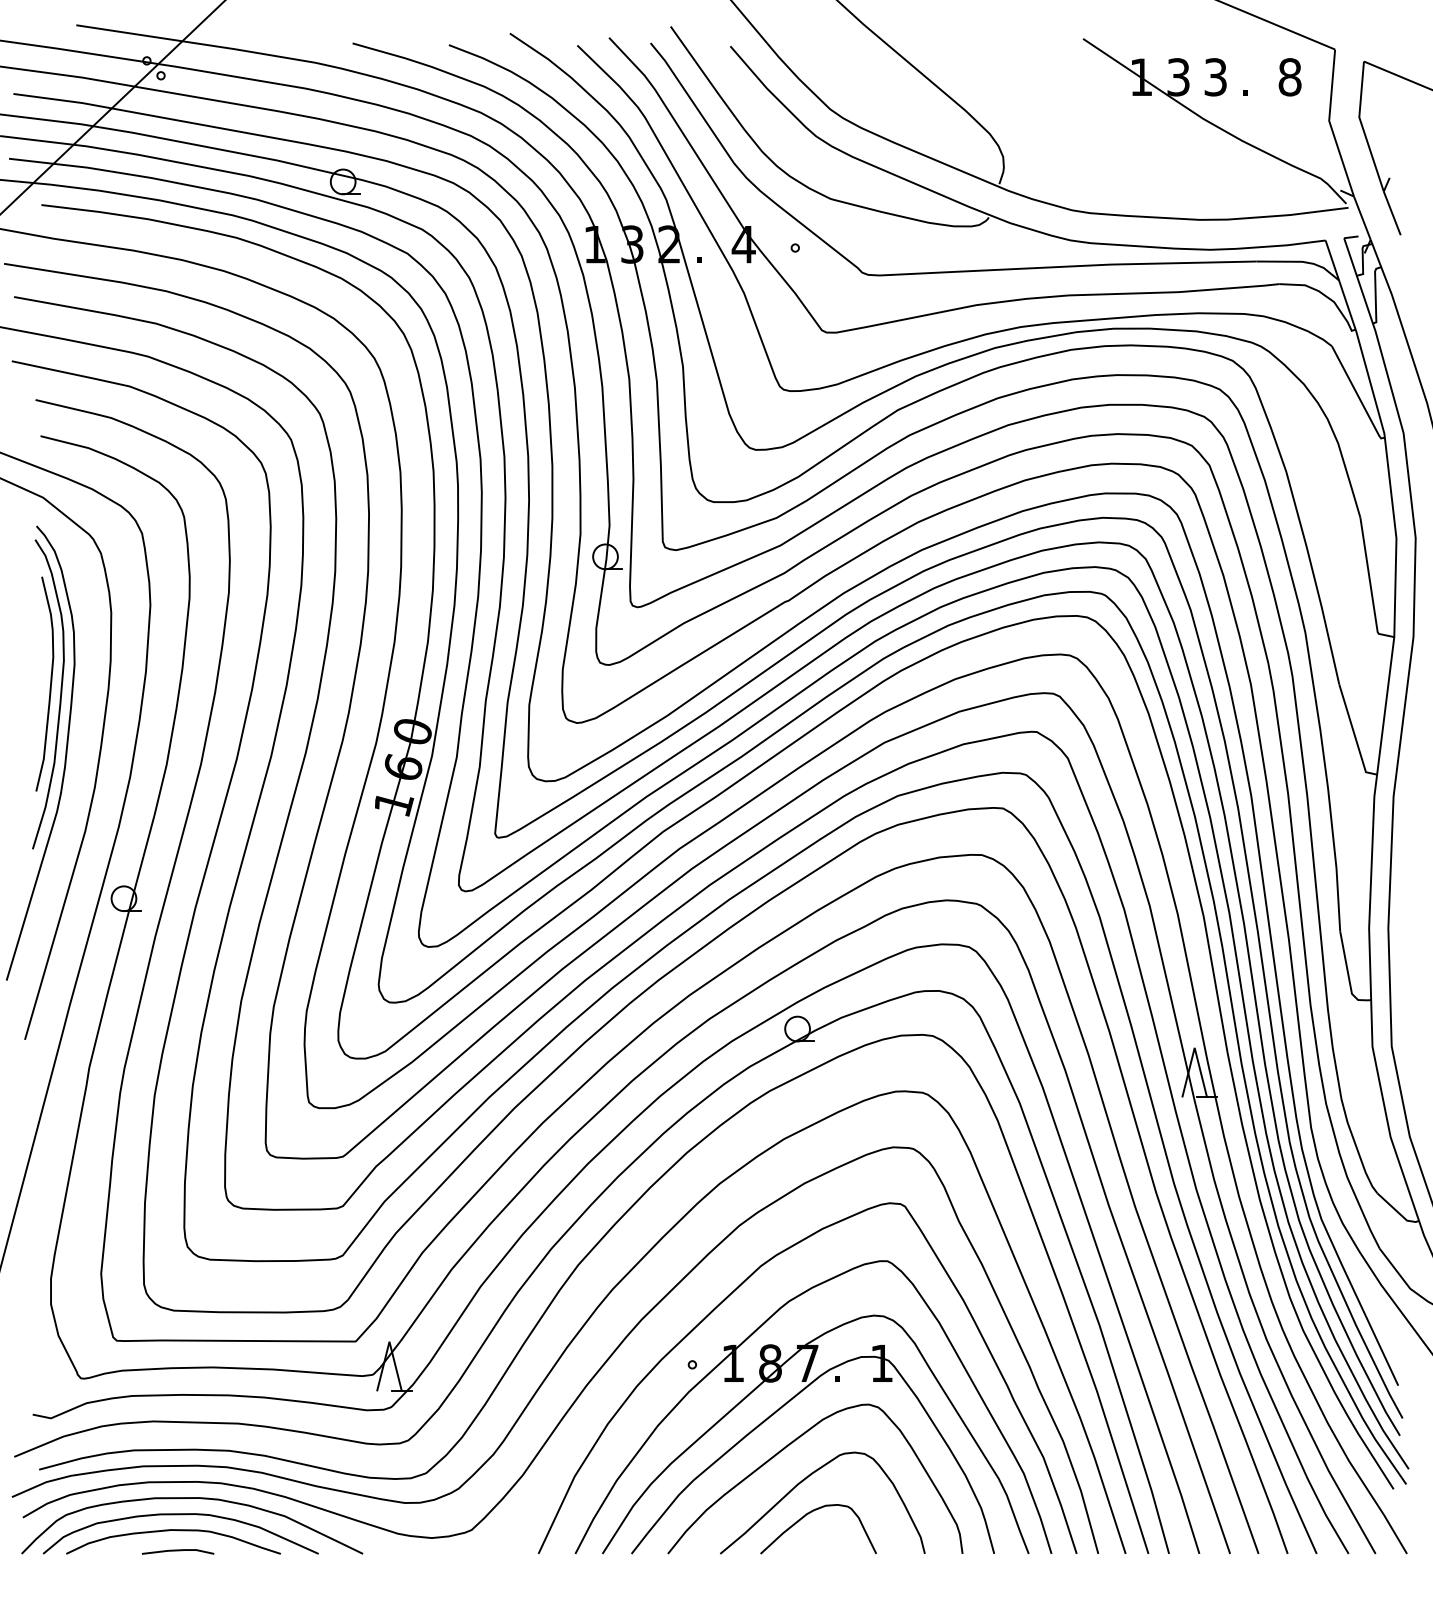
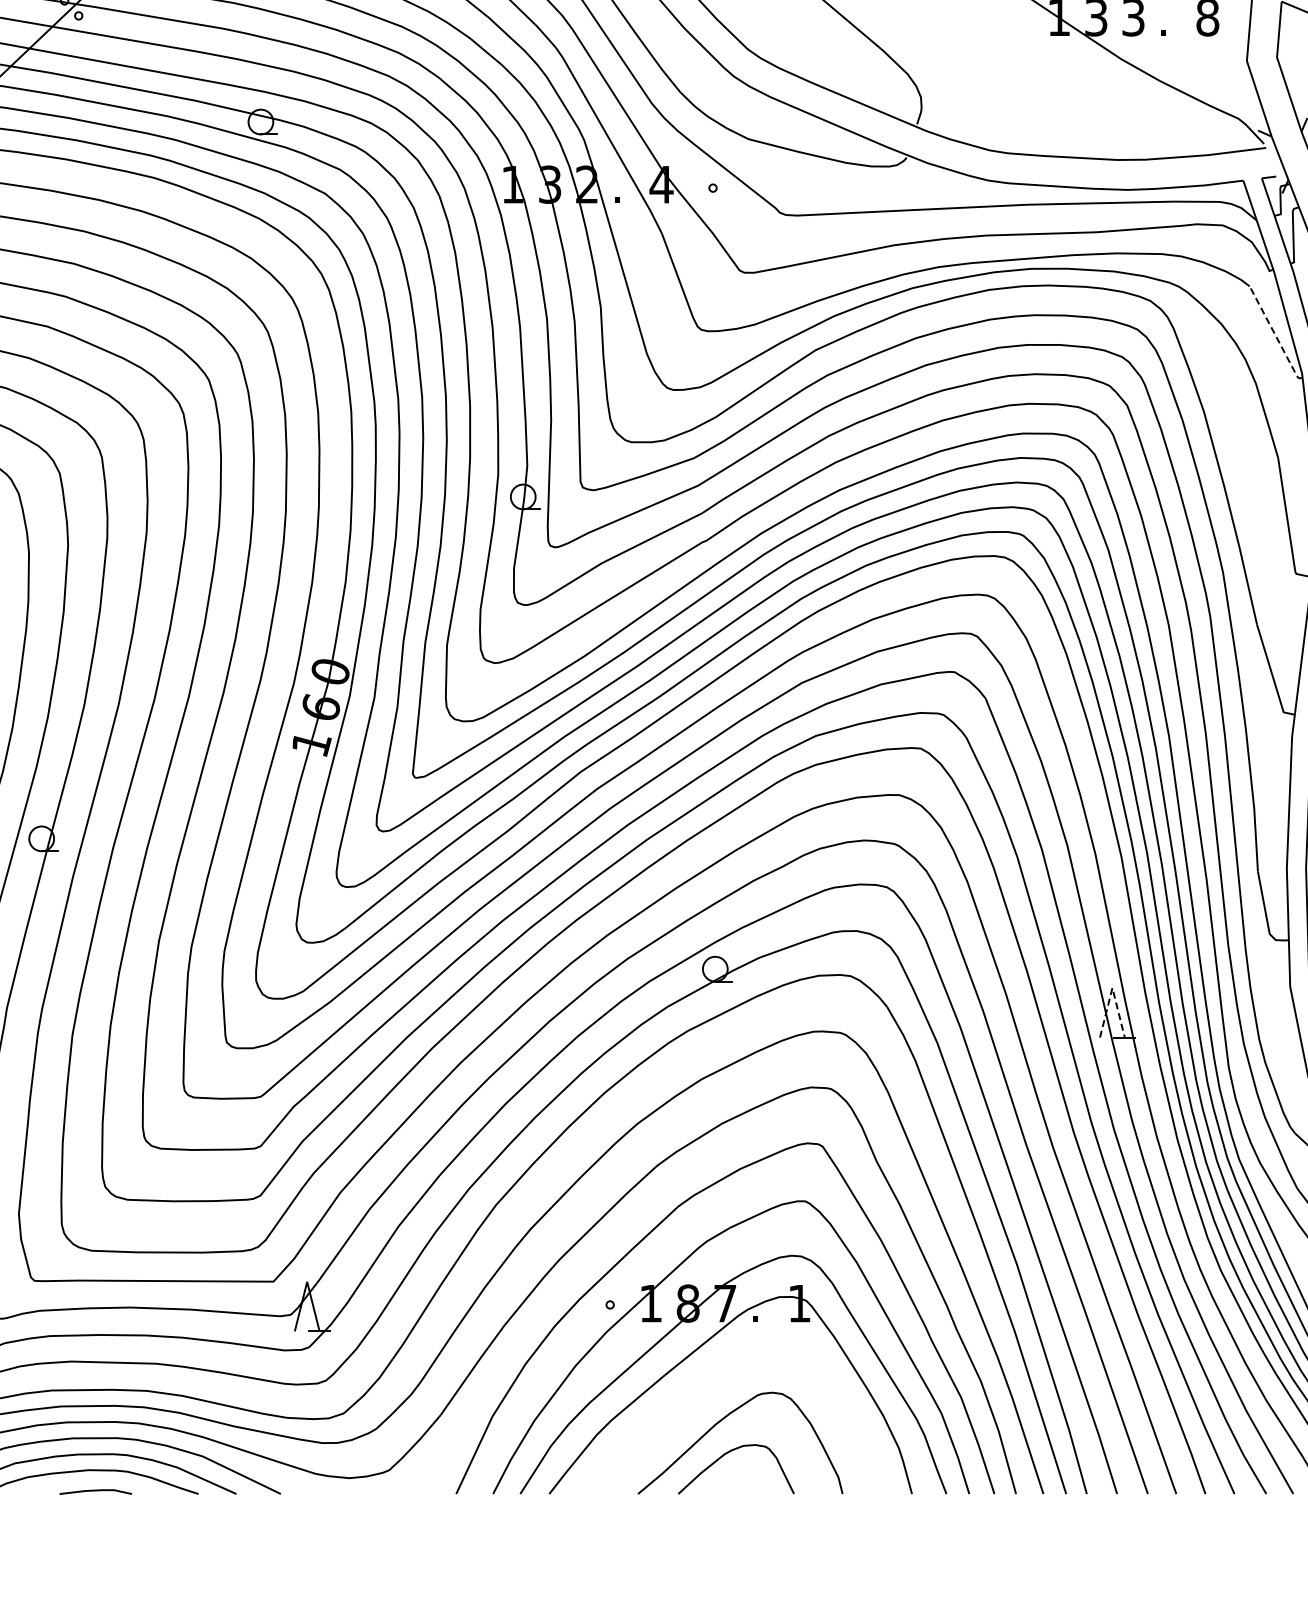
line: (1357, 394) -> (1275, 334), solid -> dashed
line: (1194, 1047) -> (1112, 987), solid -> dashed
curve: (791, 1444) -> (709, 1384), removed

